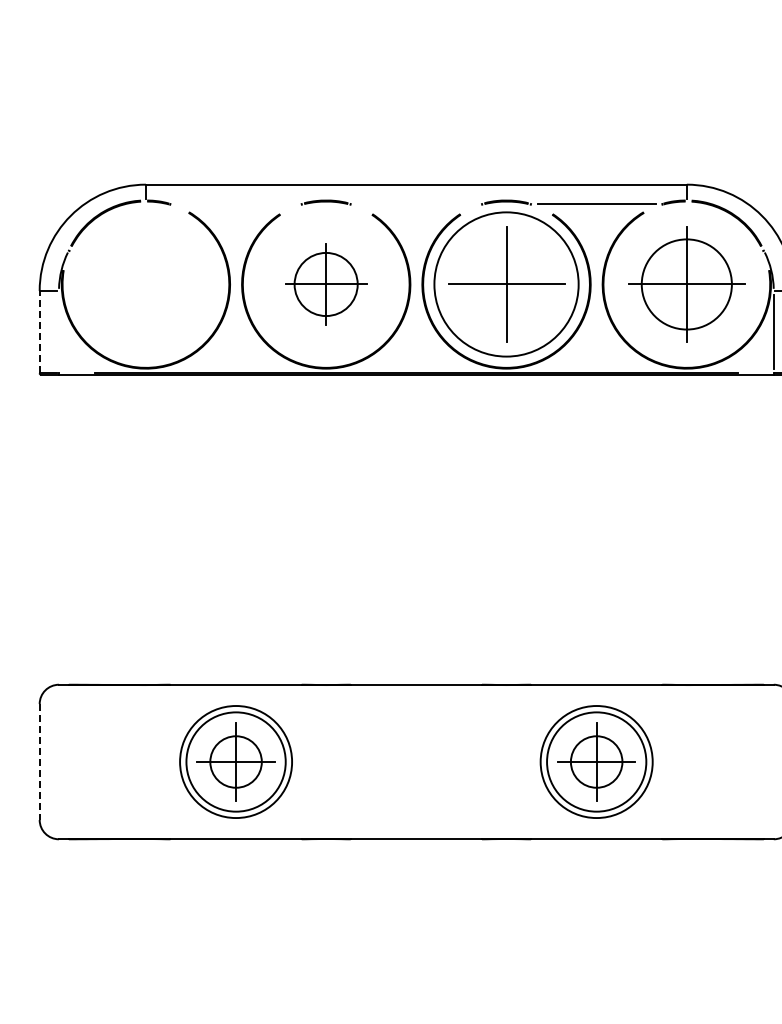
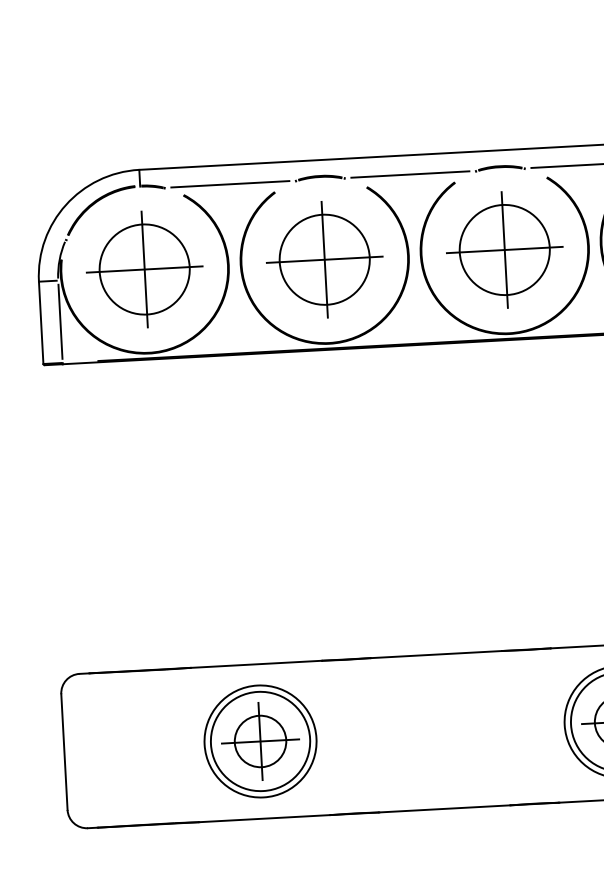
line: (235, 204) -> (229, 184), added
line: (416, 204) -> (410, 175), added
part: (145, 284) -> (144, 269), added
part: (325, 284) -> (324, 259), size x1.43
circle: (506, 284) -> (504, 250), size x0.62
line: (39, 331) -> (40, 322), dashed -> solid
line: (59, 332) -> (60, 322), added
line: (39, 762) -> (64, 752), dashed -> solid

